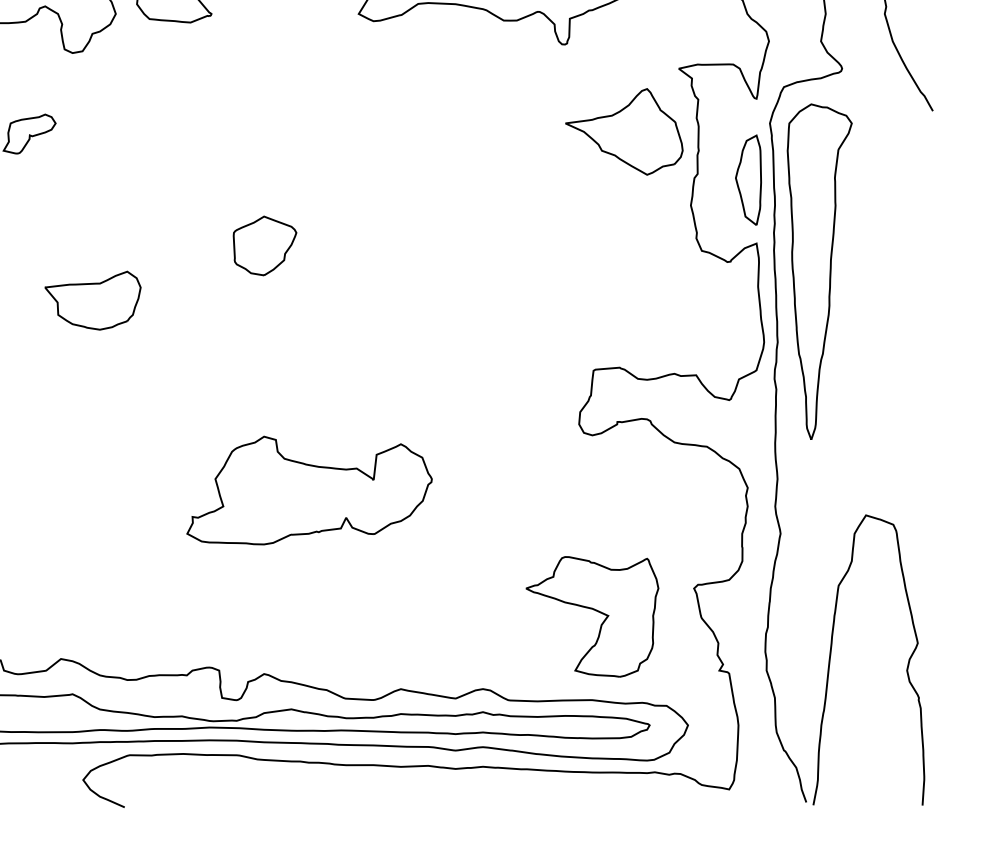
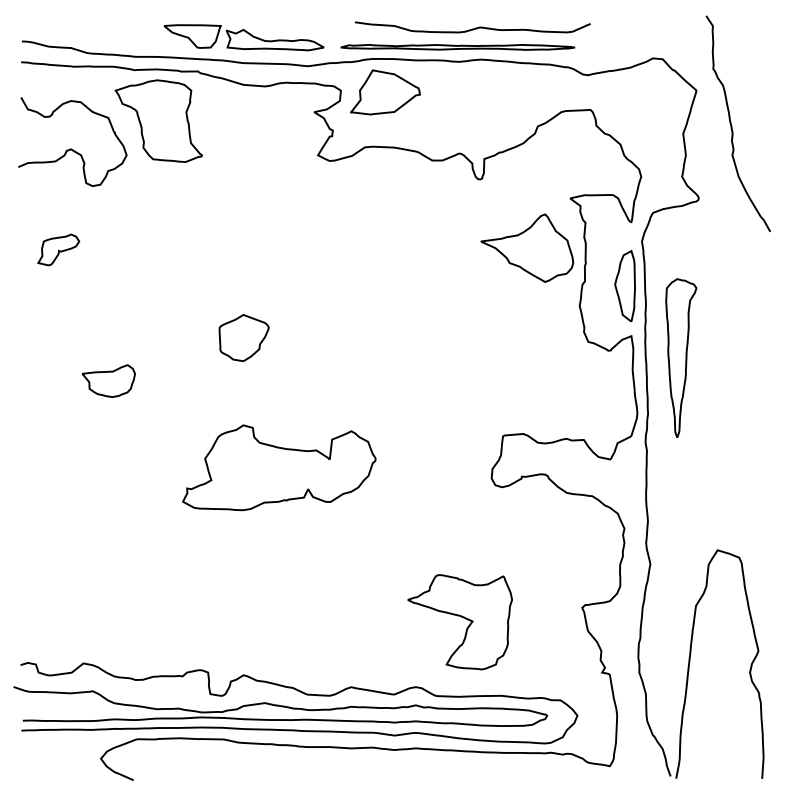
part: (820, 270) -> (681, 357), size x0.6
part: (92, 299) -> (108, 380), size x0.7
part: (309, 490) -> (279, 467), moved
part: (591, 617) -> (459, 622), moved

